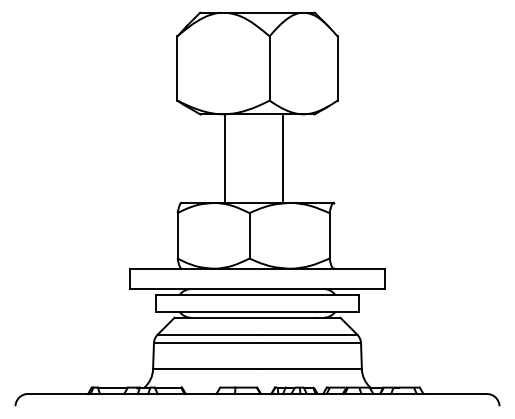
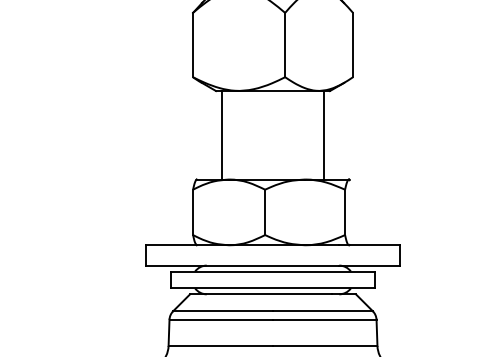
line: (224, 158) -> (222, 135), moved
line: (283, 158) -> (324, 135), moved

